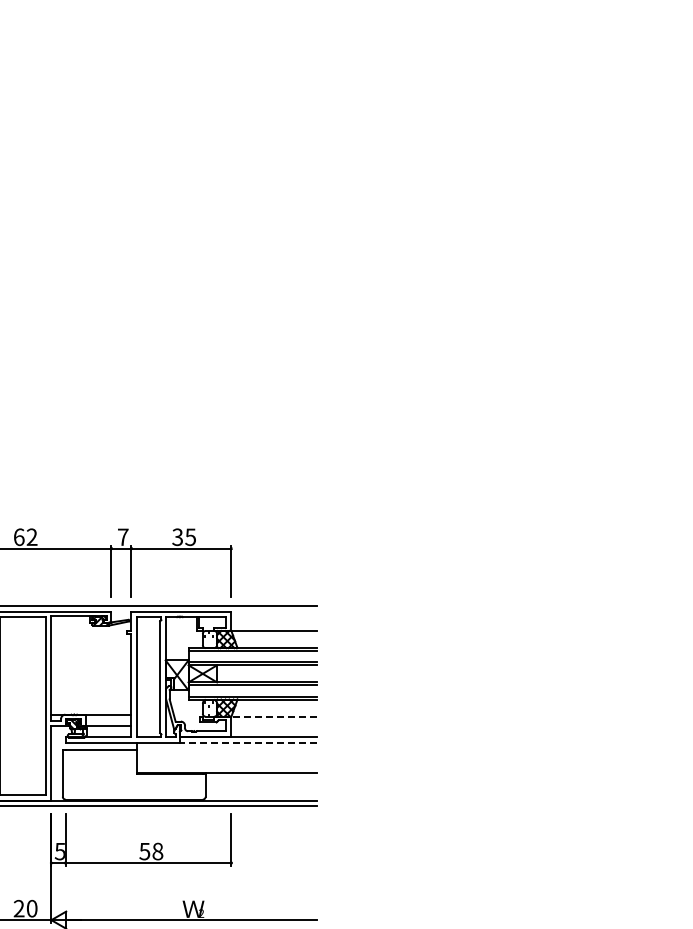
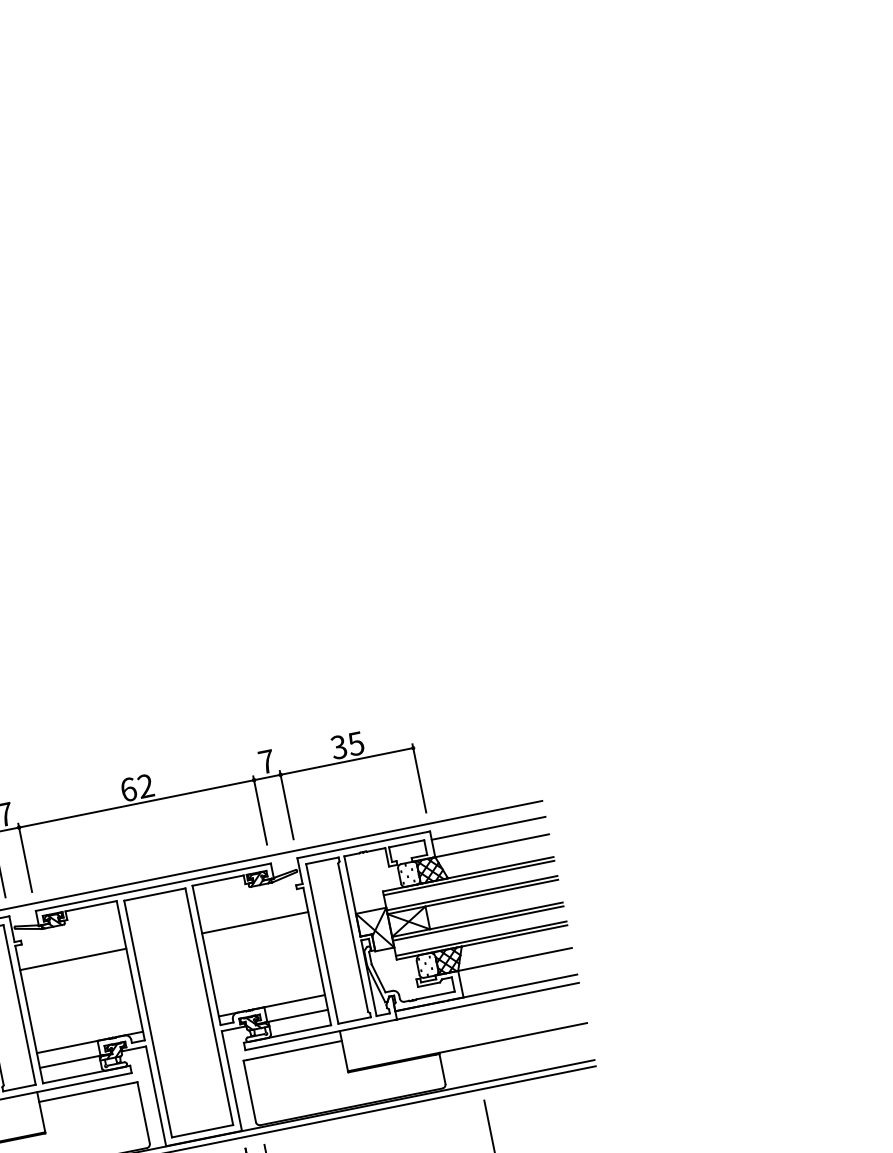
line: (274, 617) -> (488, 827), added
line: (91, 652) -> (255, 923), added
line: (273, 716) -> (513, 959), dashed -> solid
line: (247, 743) -> (486, 1002), dashed -> solid

